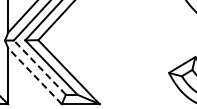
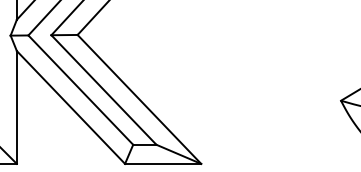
line: (39, 67) -> (79, 89), dashed -> solid
line: (35, 76) -> (71, 108), dashed -> solid

